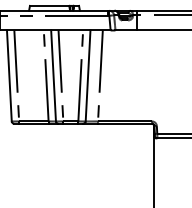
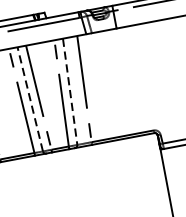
line: (53, 75) -> (30, 98), solid -> dashed
line: (88, 75) -> (70, 91), solid -> dashed

